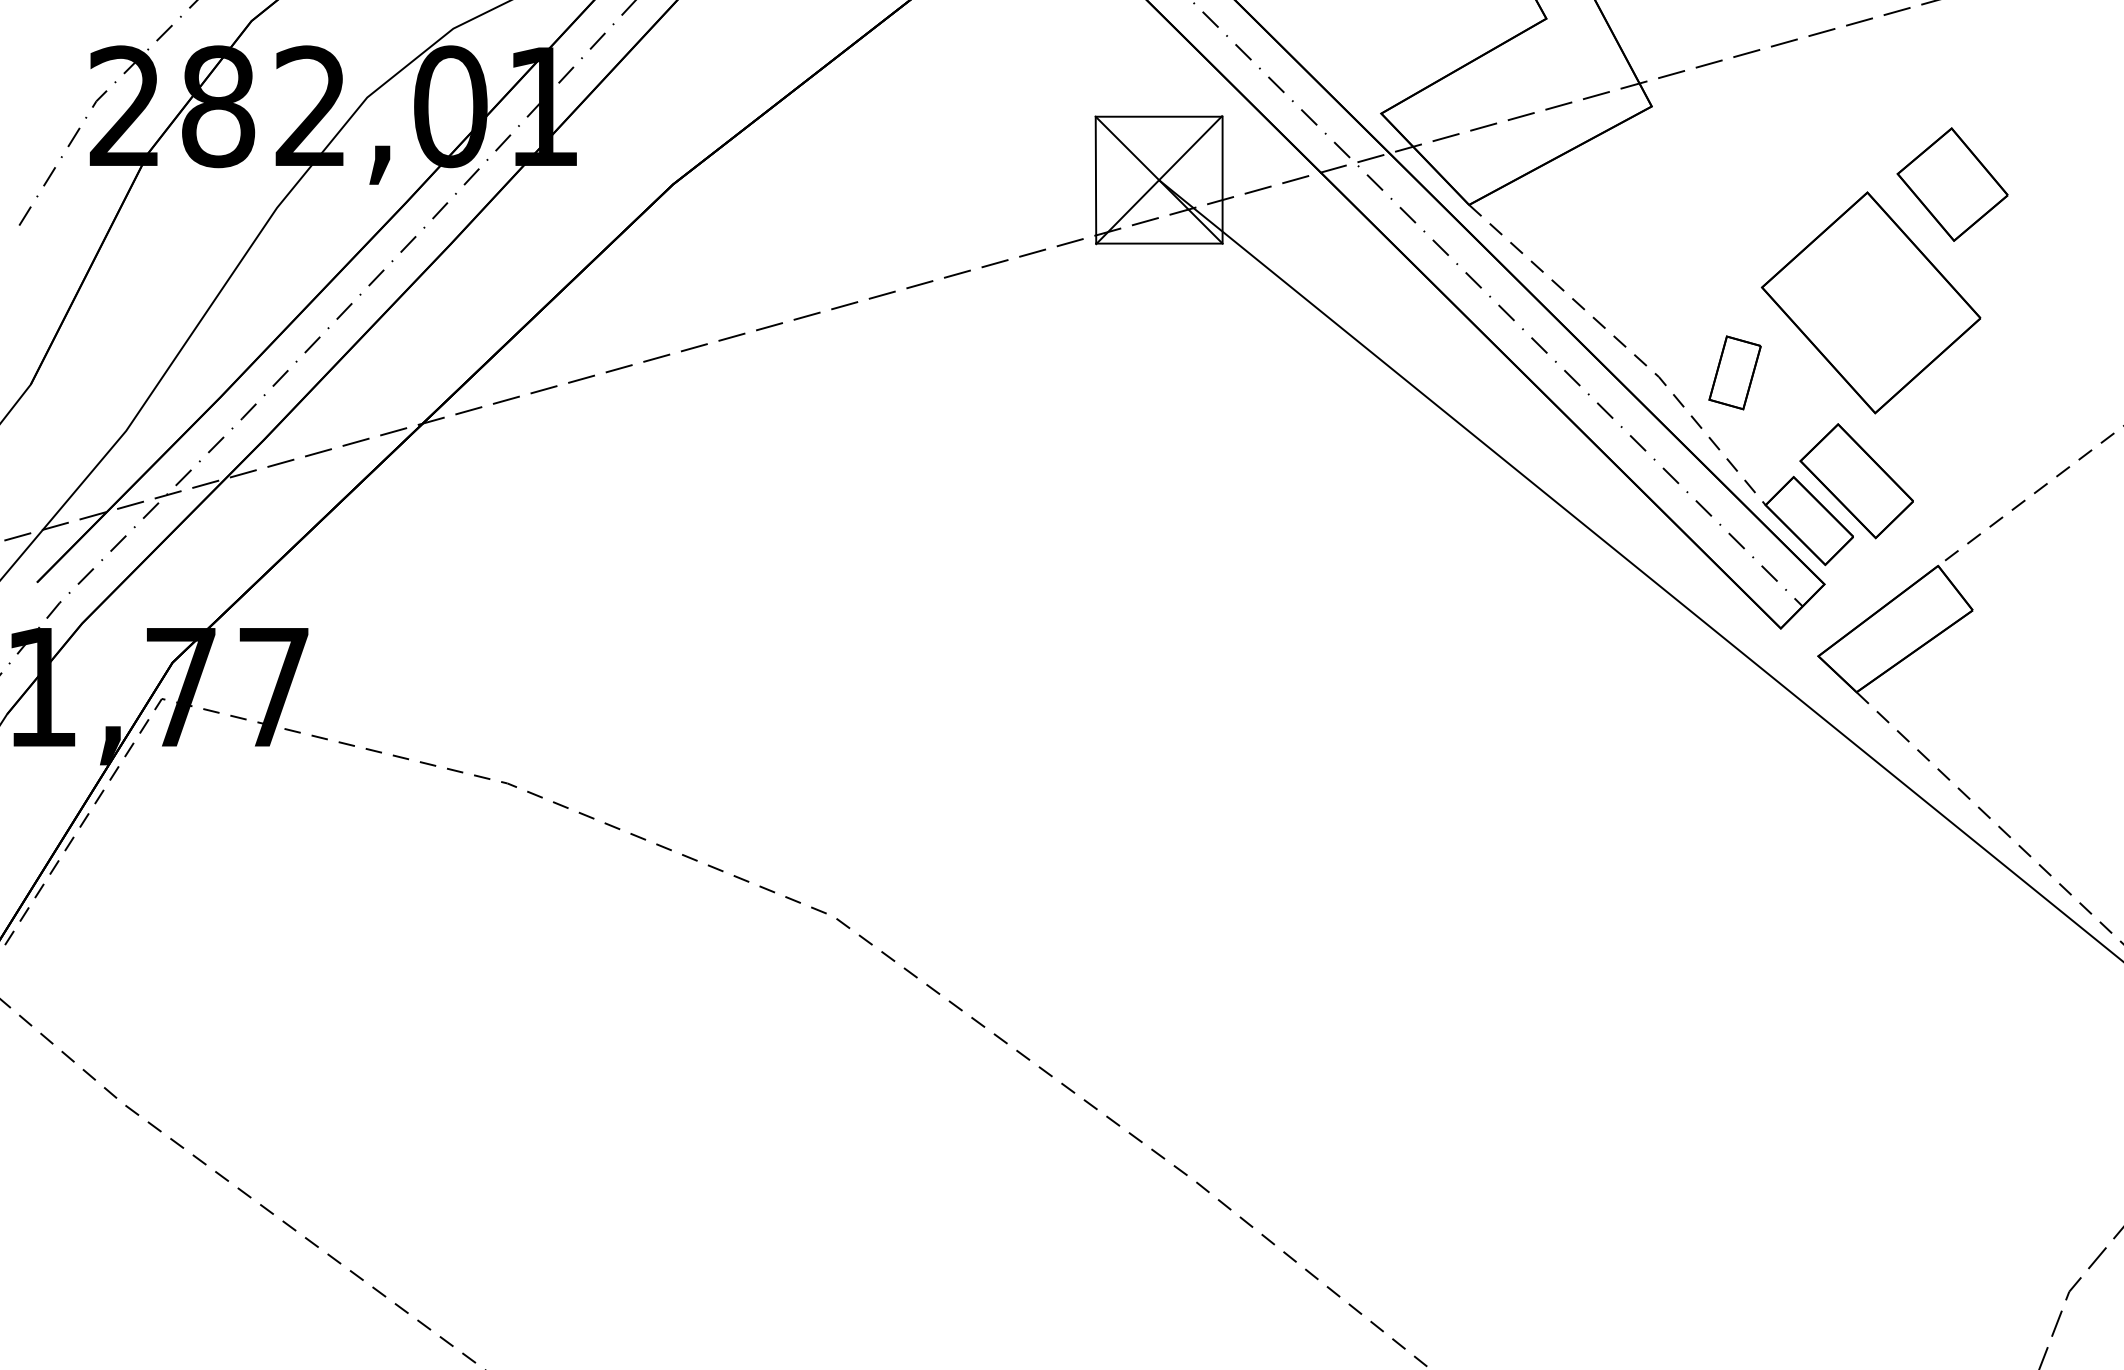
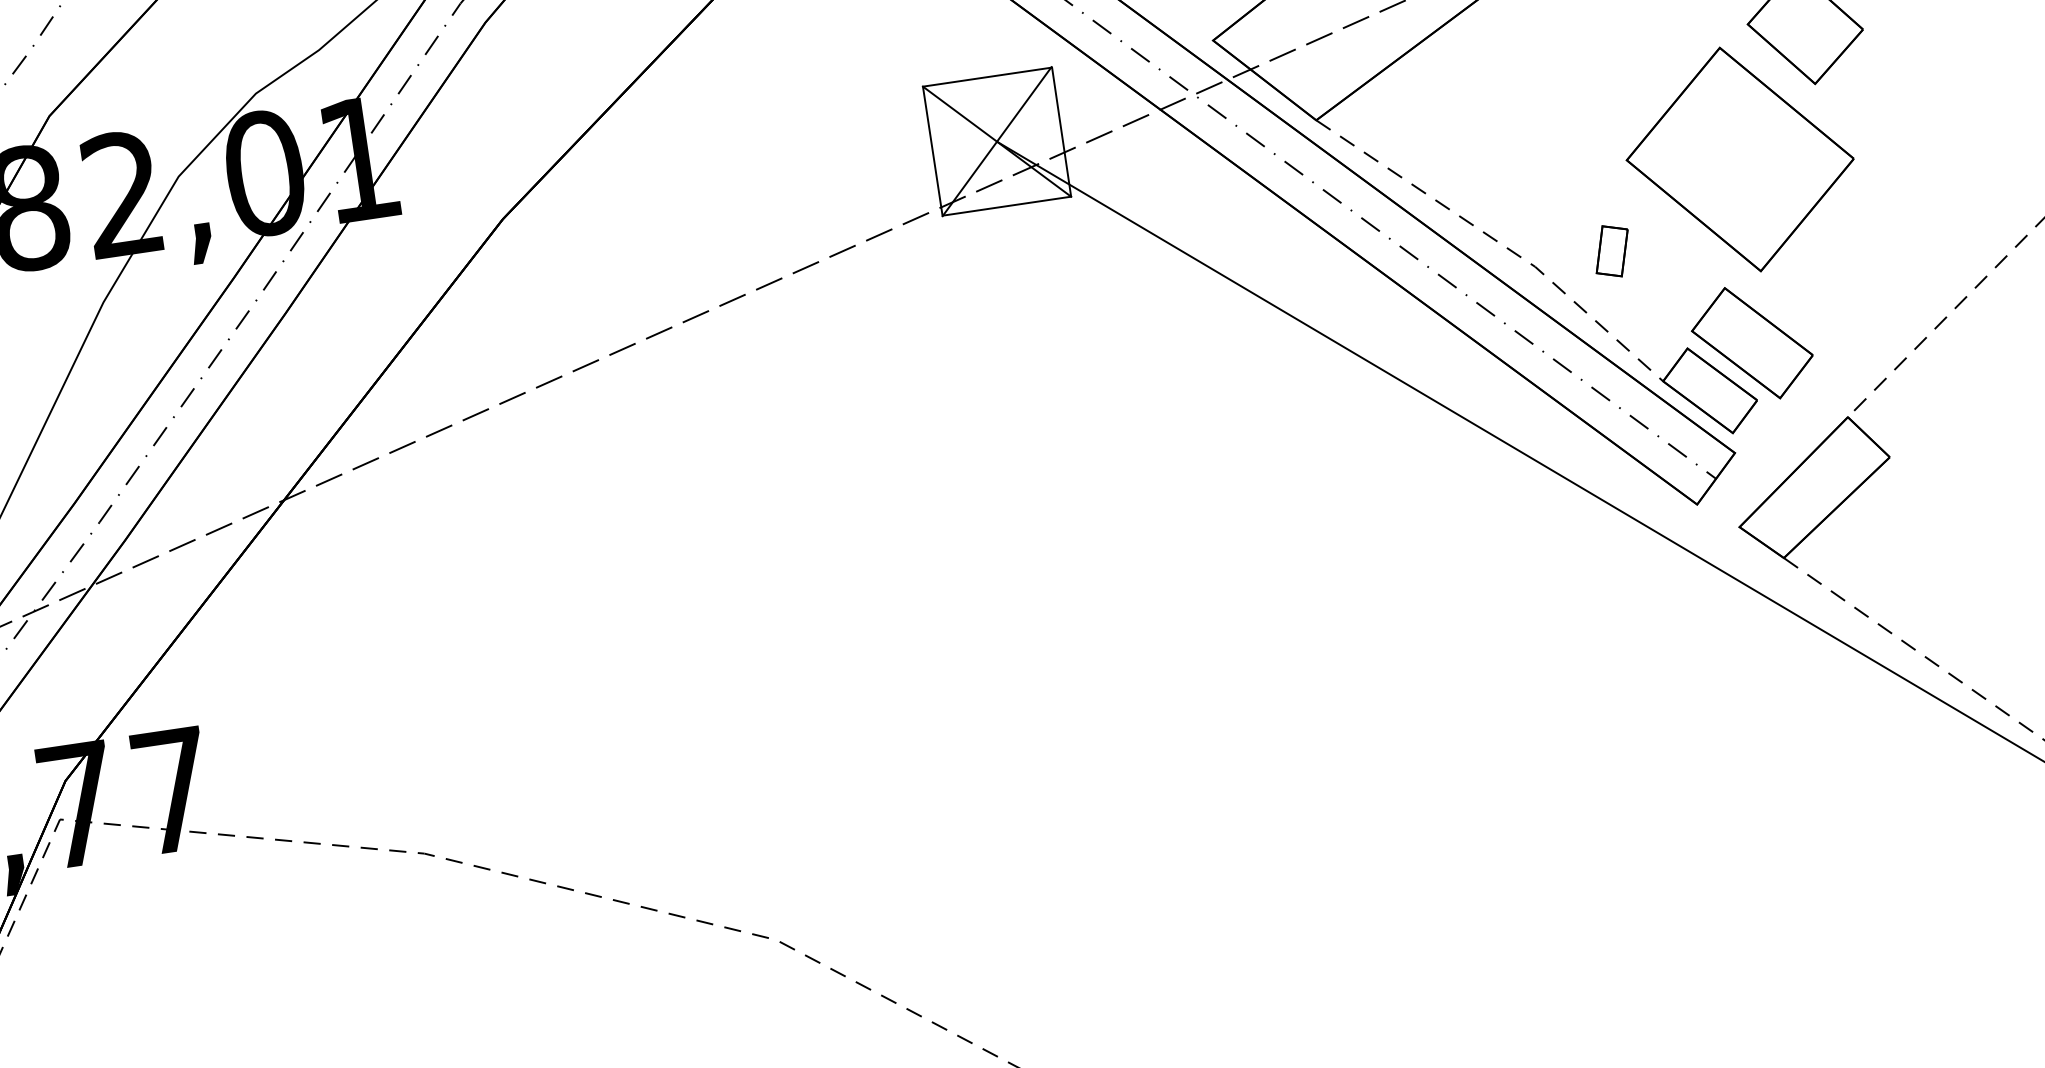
part: (1734, 372) -> (1611, 250), size x0.7

